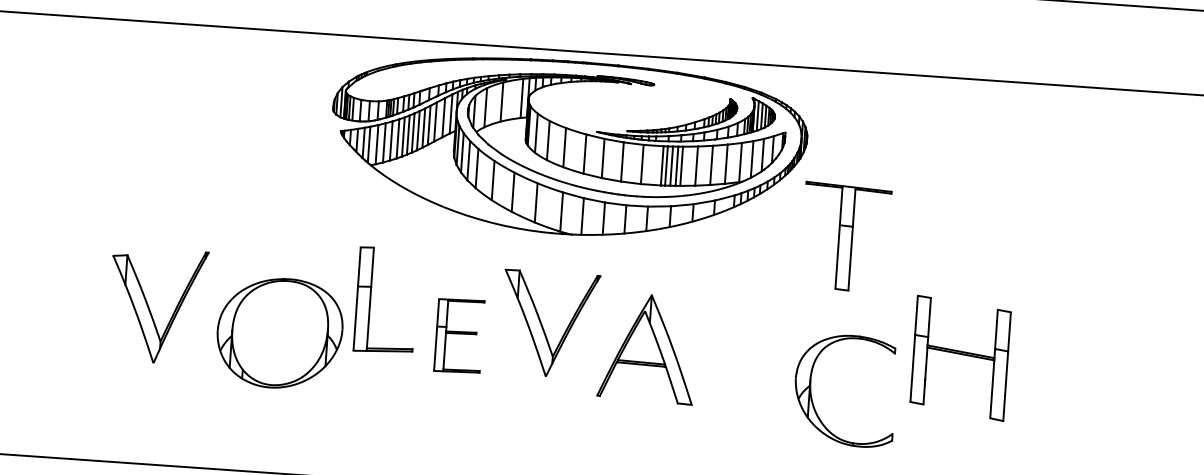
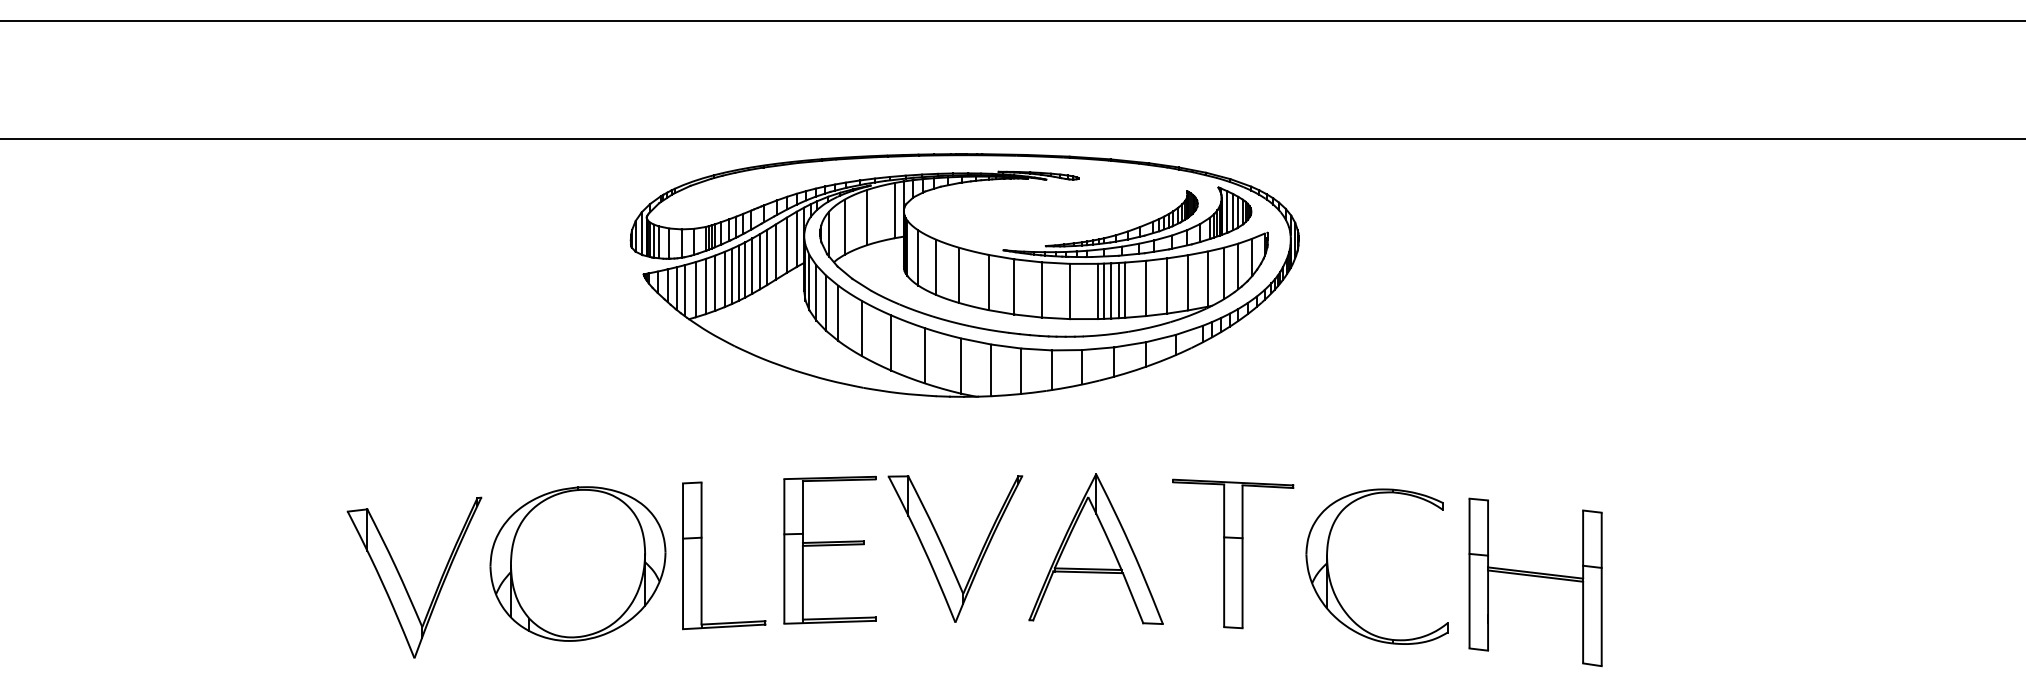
part: (845, 237) -> (1233, 553), moved
part: (370, 299) -> (702, 555), moved
part: (150, 309) -> (404, 583), moved
part: (542, 326) -> (946, 552), moved
part: (458, 335) -> (829, 549), size x1.43
part: (960, 358) -> (1535, 582), moved
part: (811, 391) -> (1329, 571), moved

